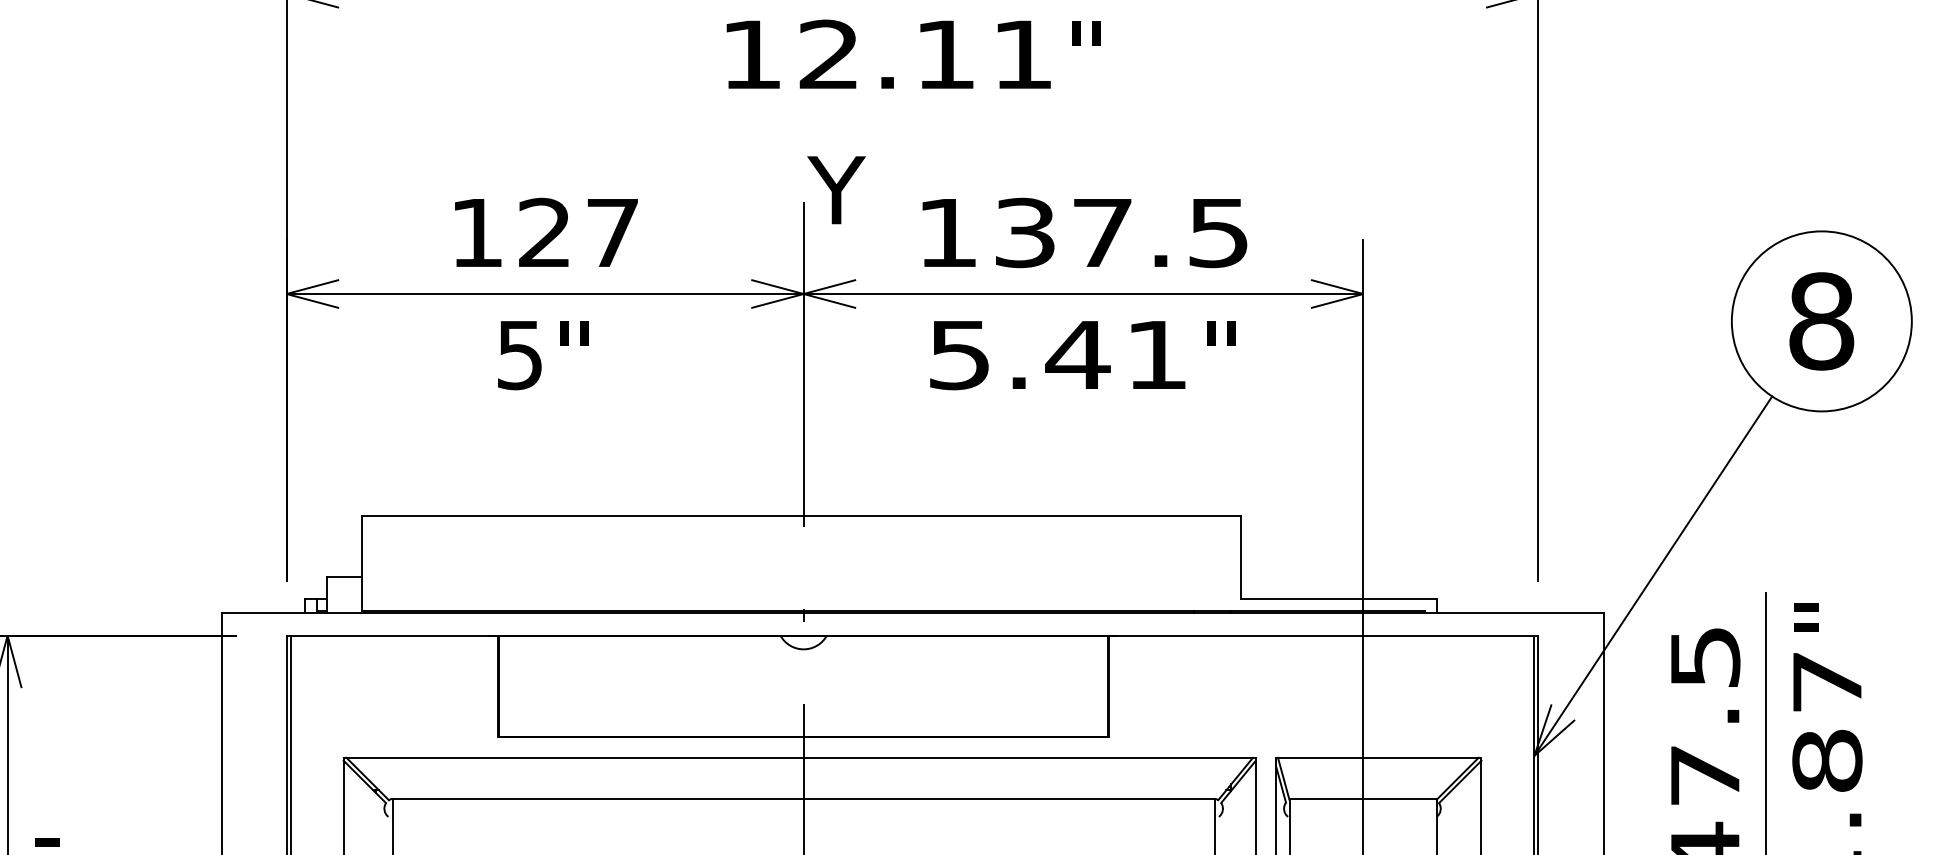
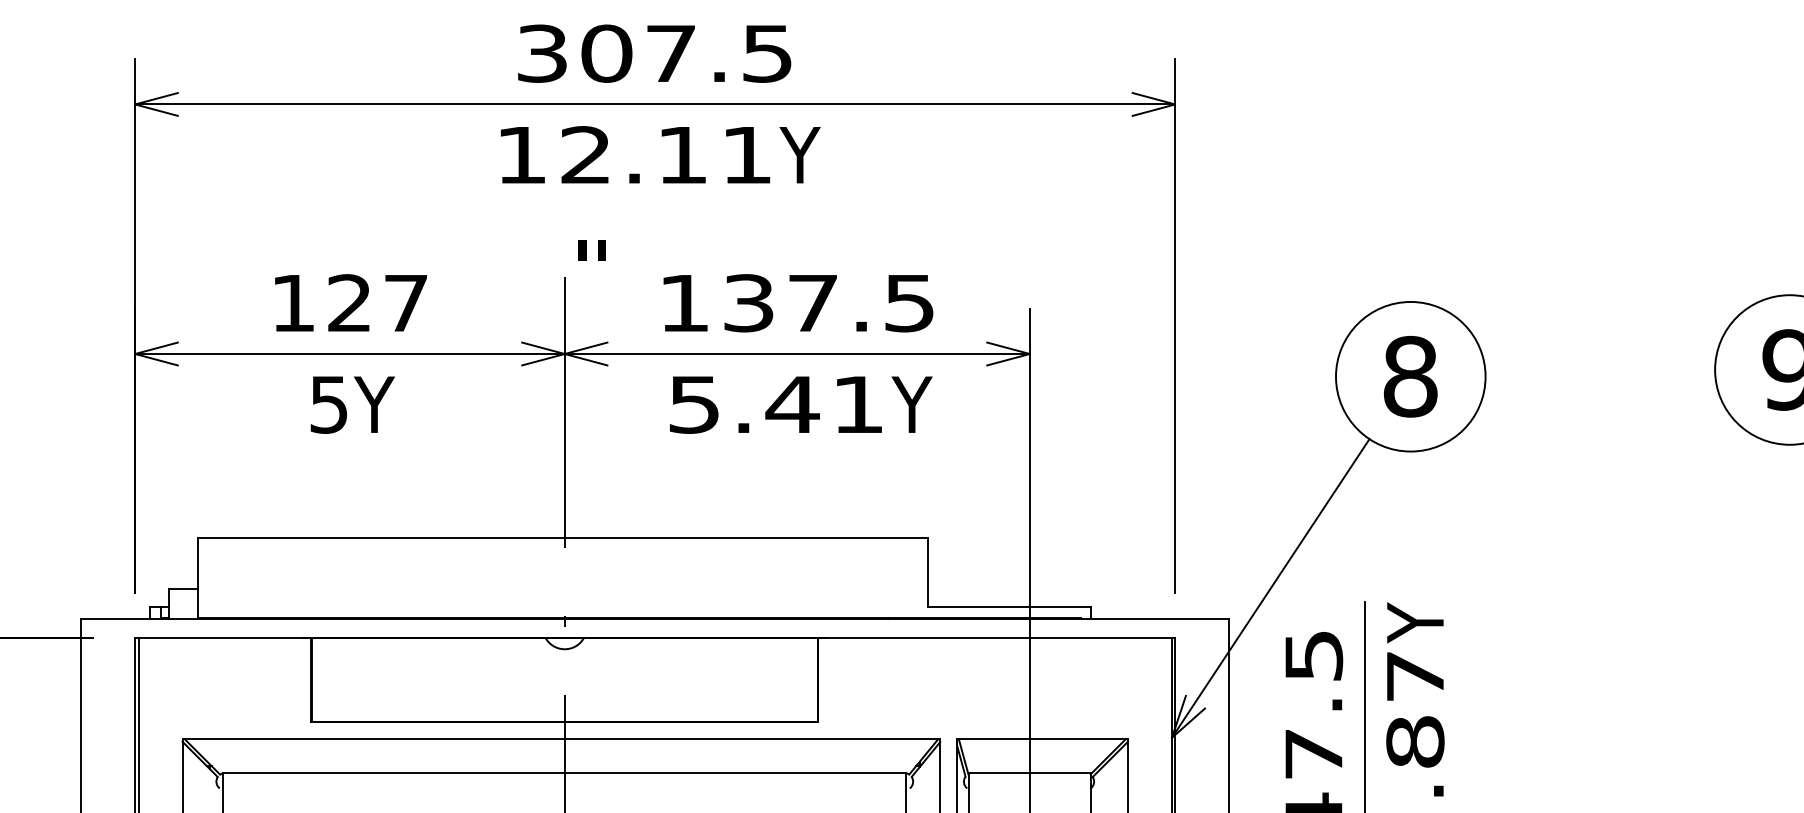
text: (1086, 55) -> (799, 155), " -> Y
text: (835, 189) -> (591, 267), Y -> "
text: (574, 354) -> (374, 404), " -> Y
text: (1220, 354) -> (911, 404), " -> Y
text: (1827, 617) -> (1415, 622), " -> Y

